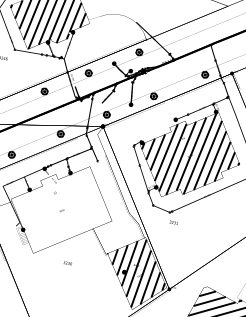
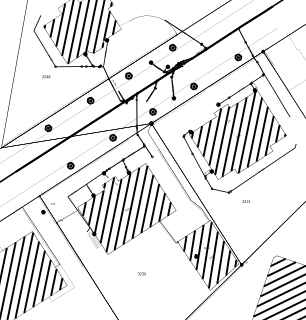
hatch: (61, 209) -> (126, 208), added
text: (173, 222) -> (246, 201), moved
text: (67, 262) -> (141, 273), moved

